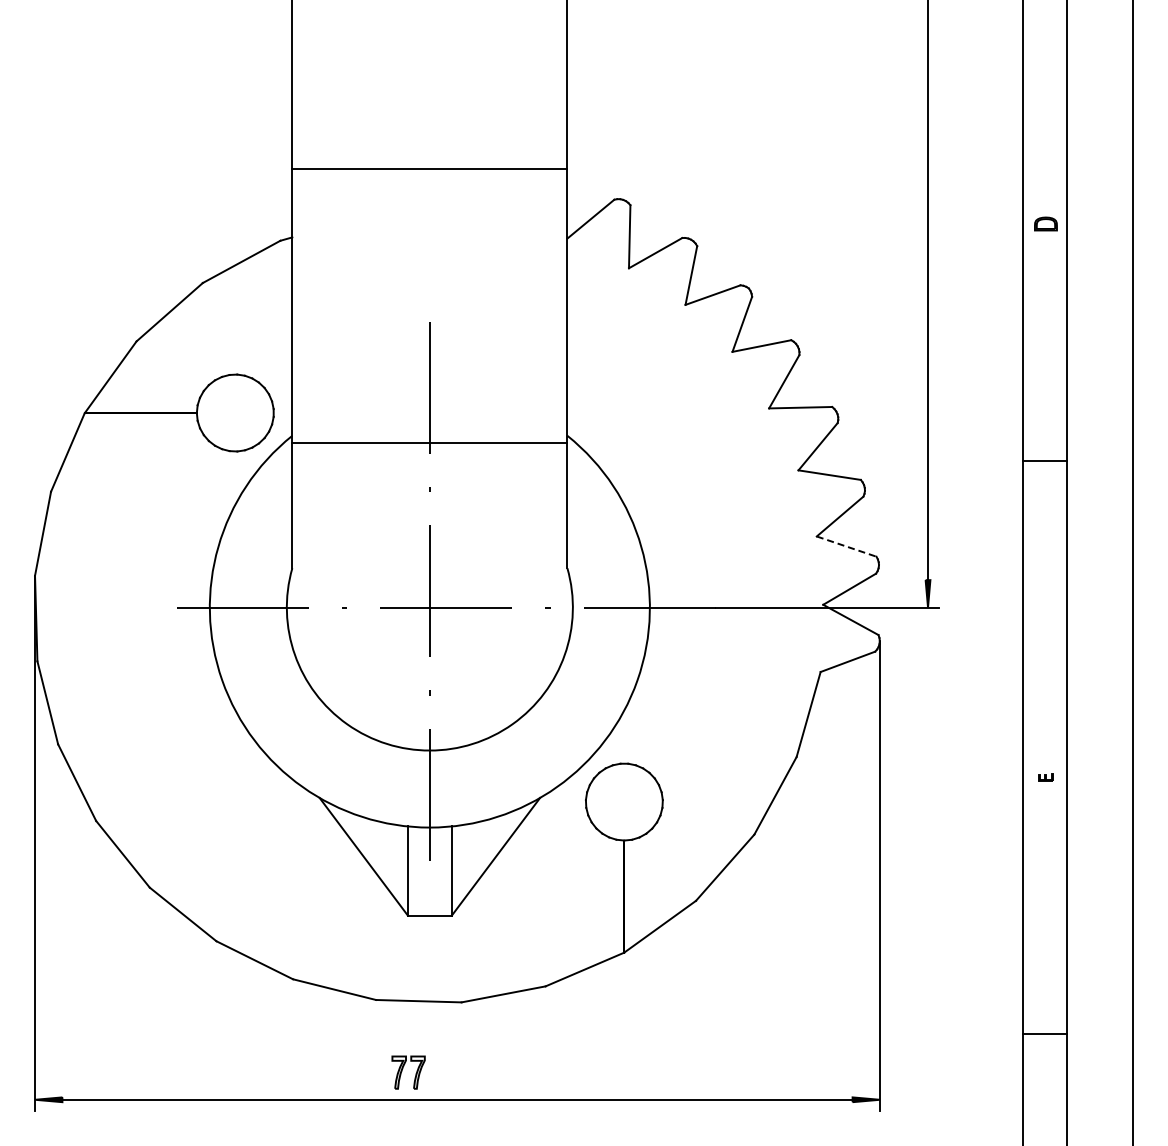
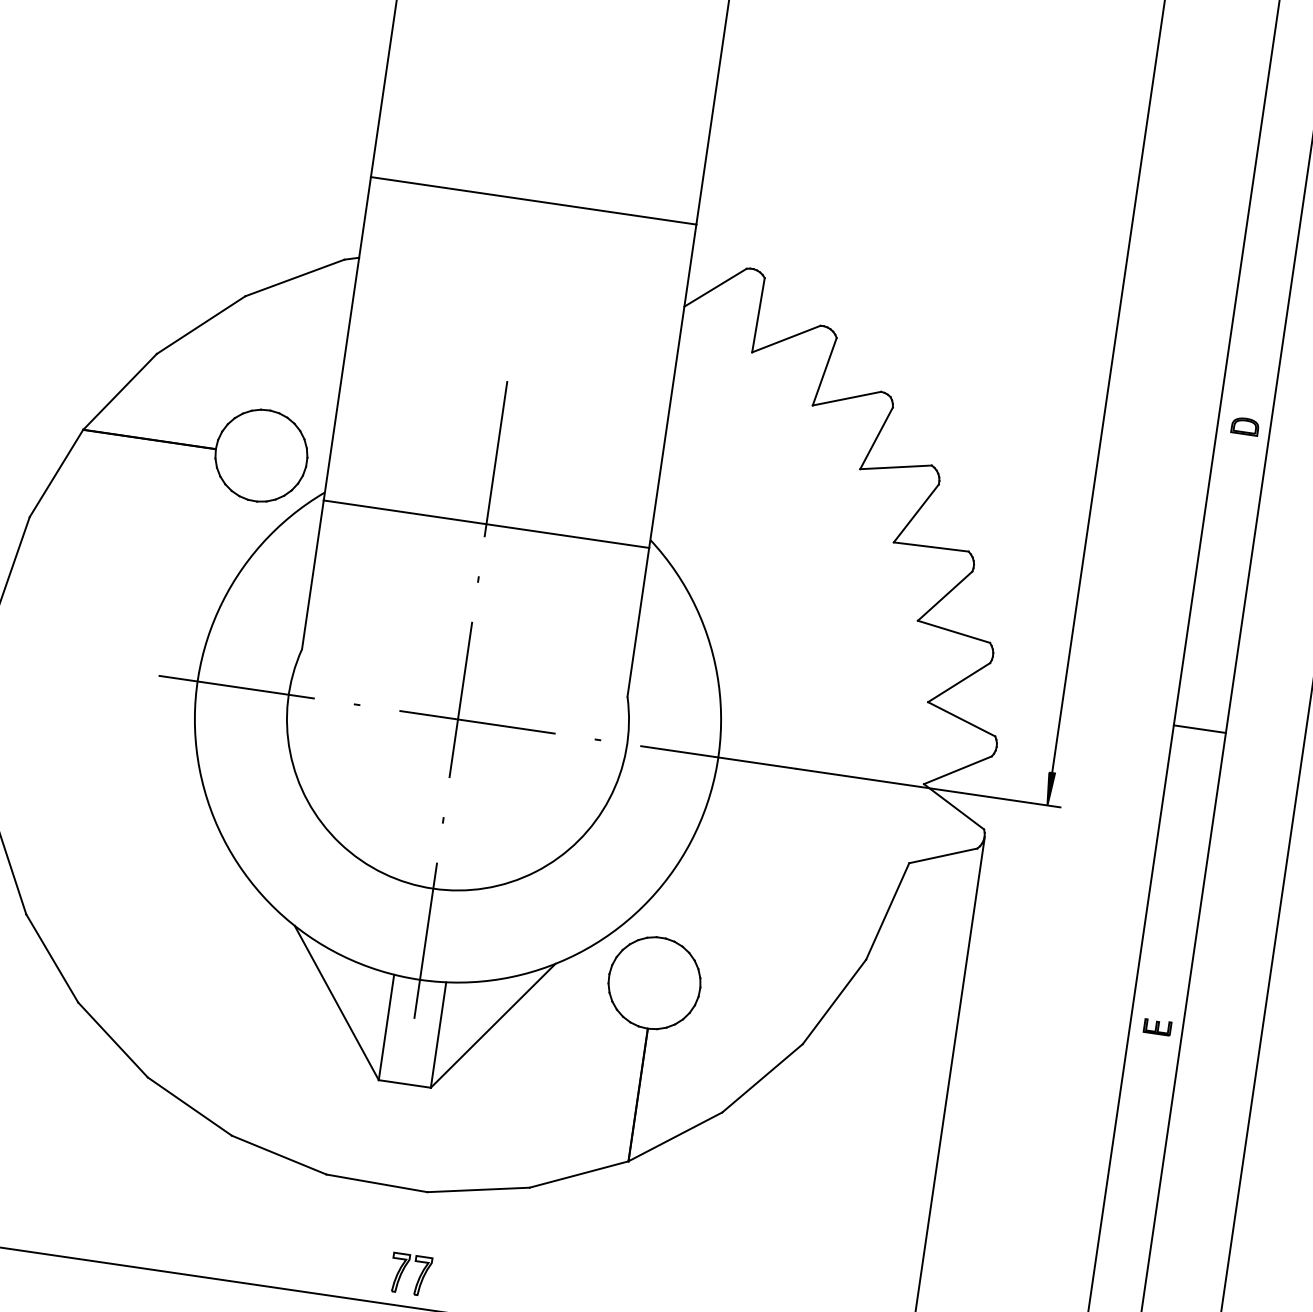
part: (1045, 223) -> (1244, 425), moved
line: (1044, 461) -> (1199, 729), moved
line: (846, 546) -> (961, 719), dashed -> solid
part: (1045, 777) -> (1157, 1026), size x1.67
part: (402, 1071) -> (403, 1272), moved

